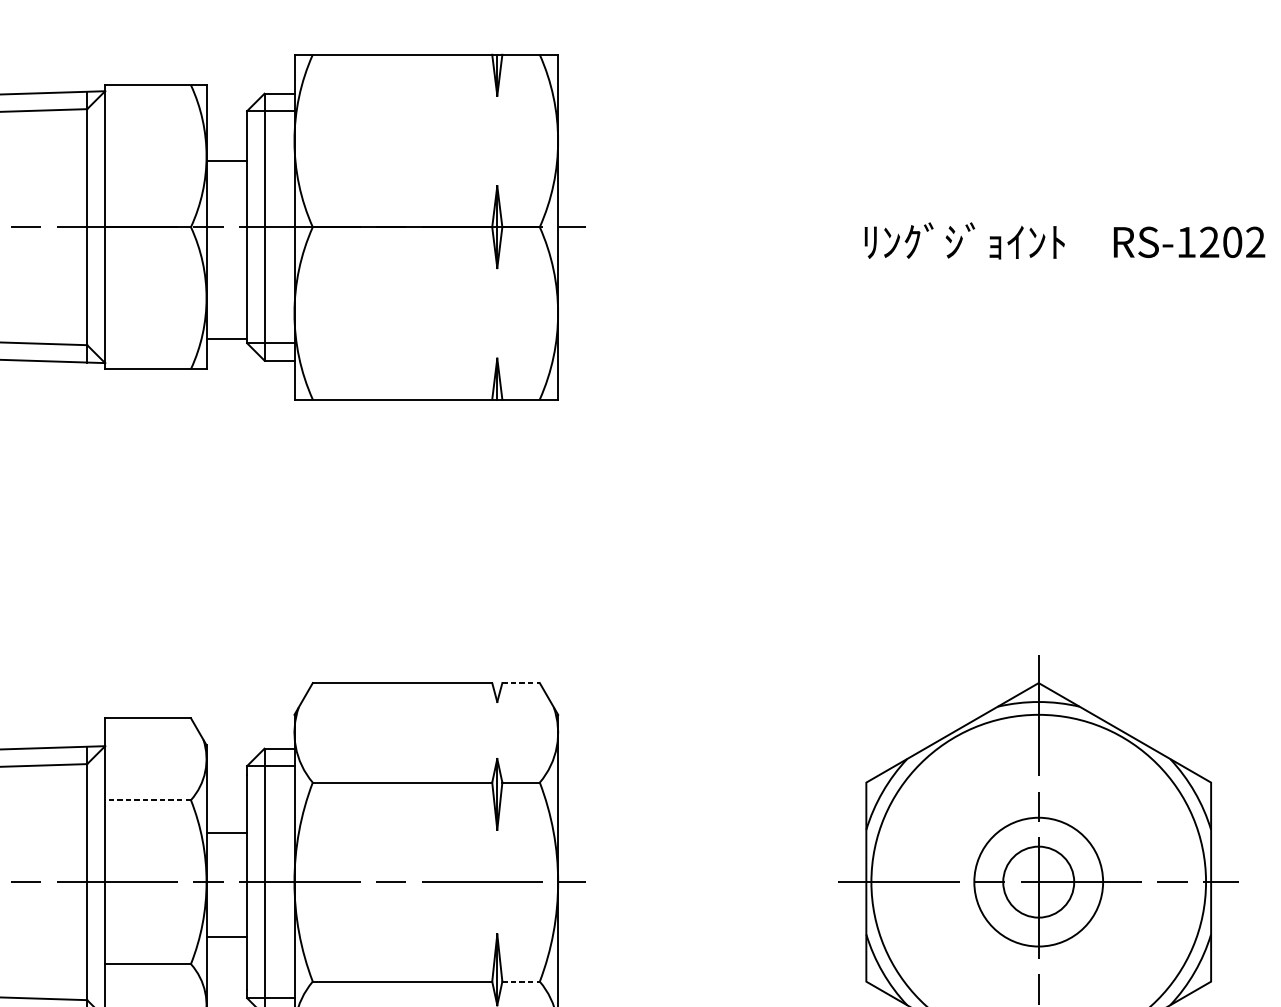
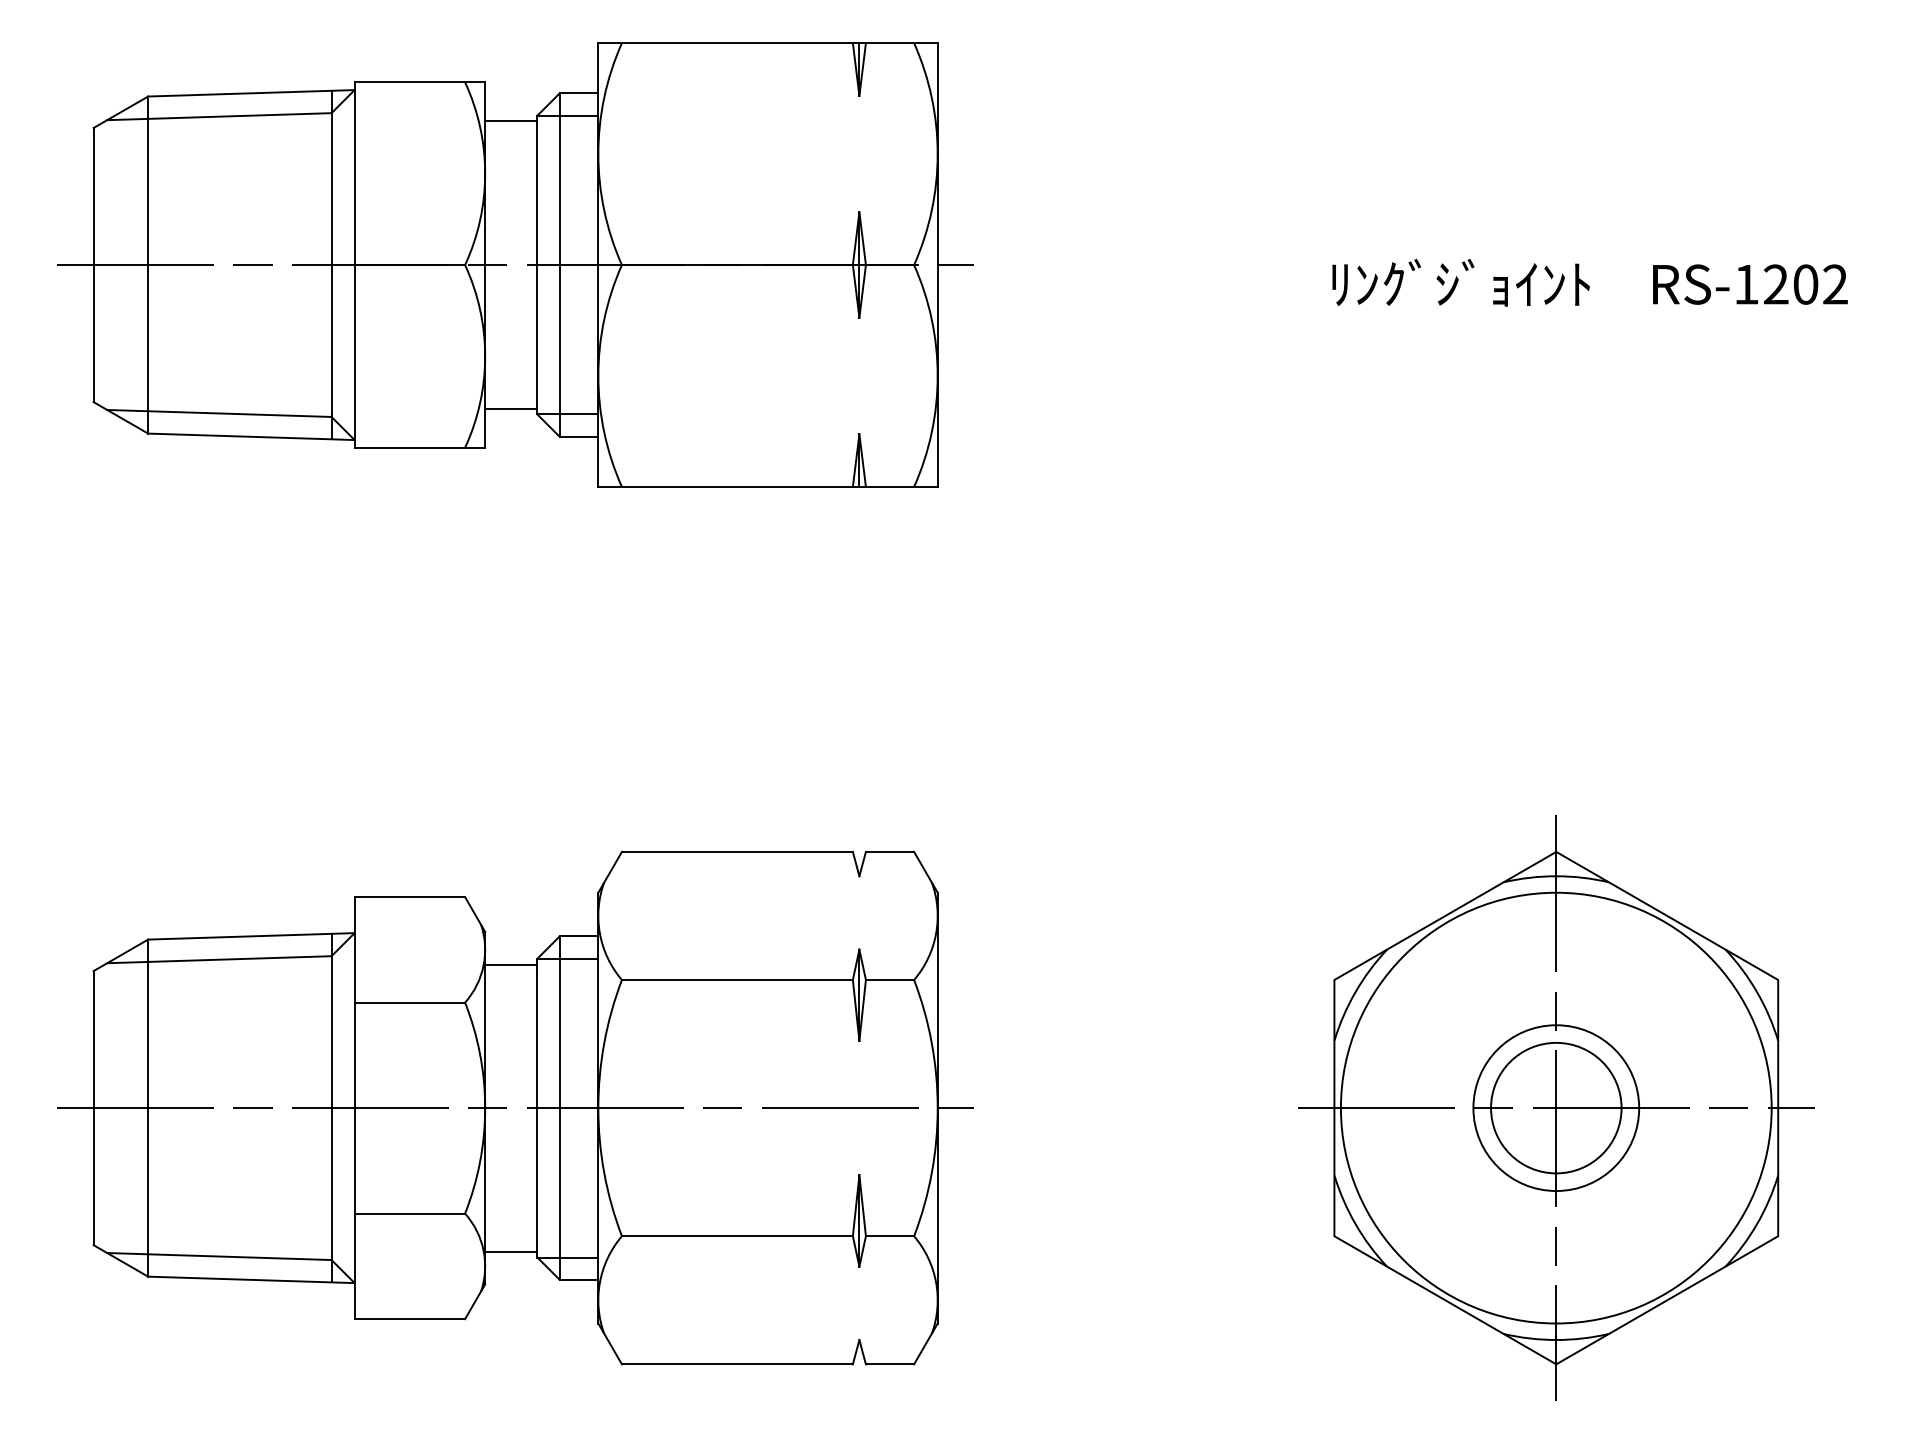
line: (227, 160) -> (511, 121), moved
line: (521, 682) -> (890, 851), dashed -> solid
line: (147, 800) -> (409, 1002), dashed -> solid
line: (227, 832) -> (511, 964), moved
circle: (1038, 881) -> (1556, 1107), size x1.43
line: (227, 936) -> (511, 1251), moved
line: (521, 981) -> (890, 1236), dashed -> solid

